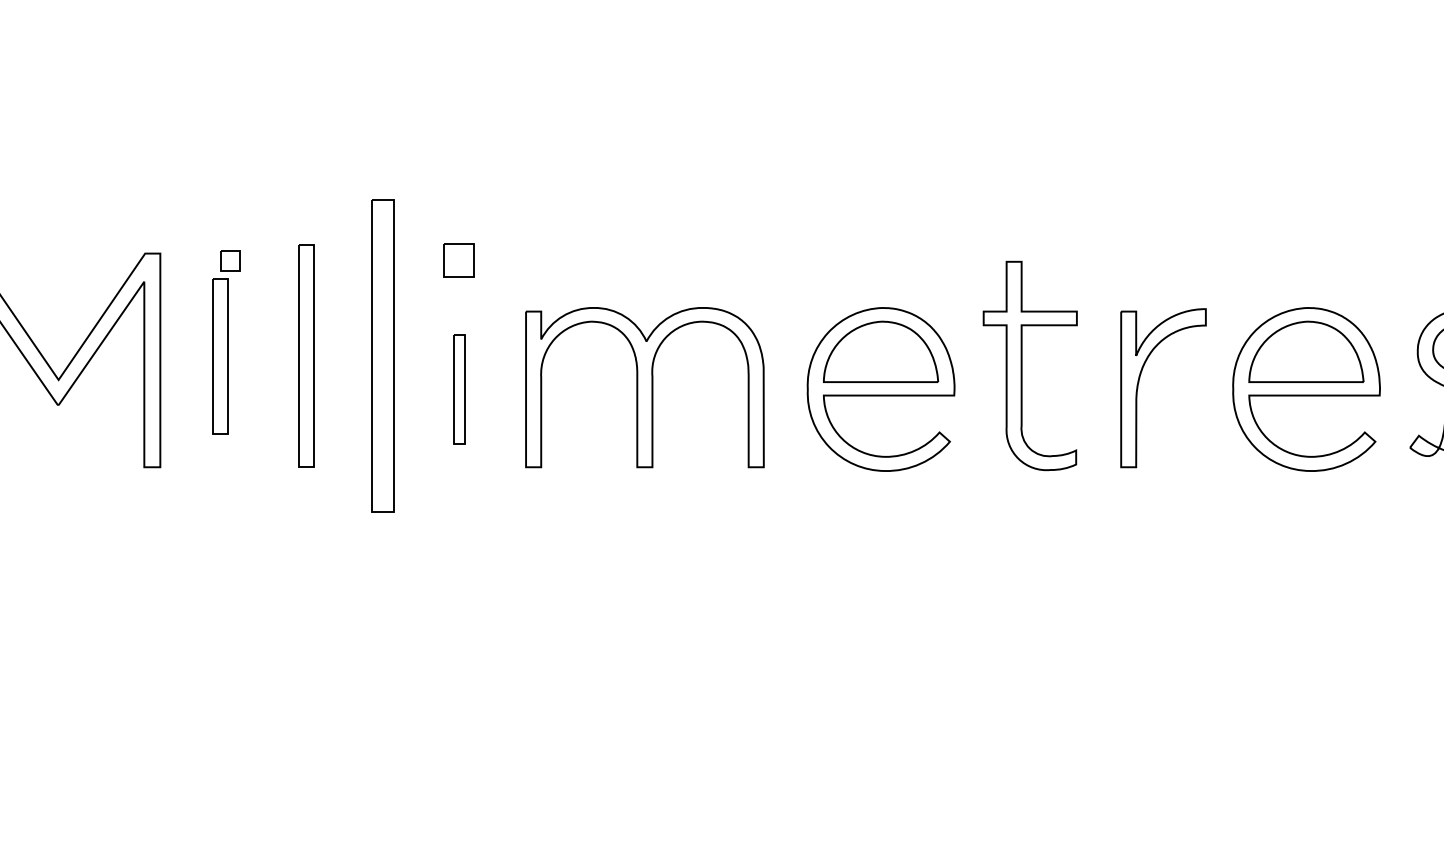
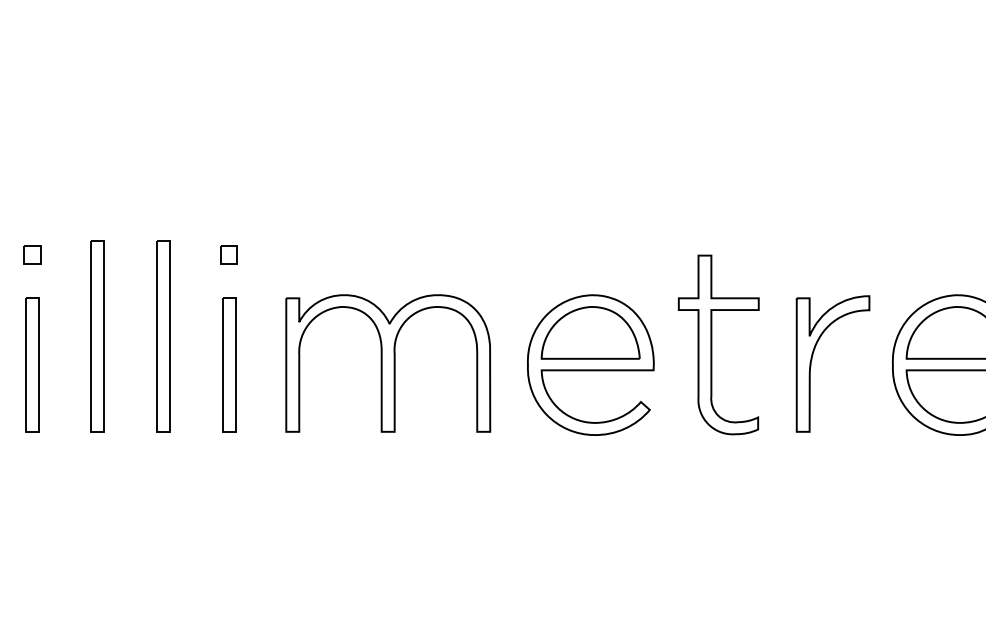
part: (459, 260) -> (229, 254), size x0.62
part: (382, 355) -> (163, 335), size x0.71
part: (220, 356) -> (32, 365), moved
part: (459, 389) -> (229, 365), size x1.43

